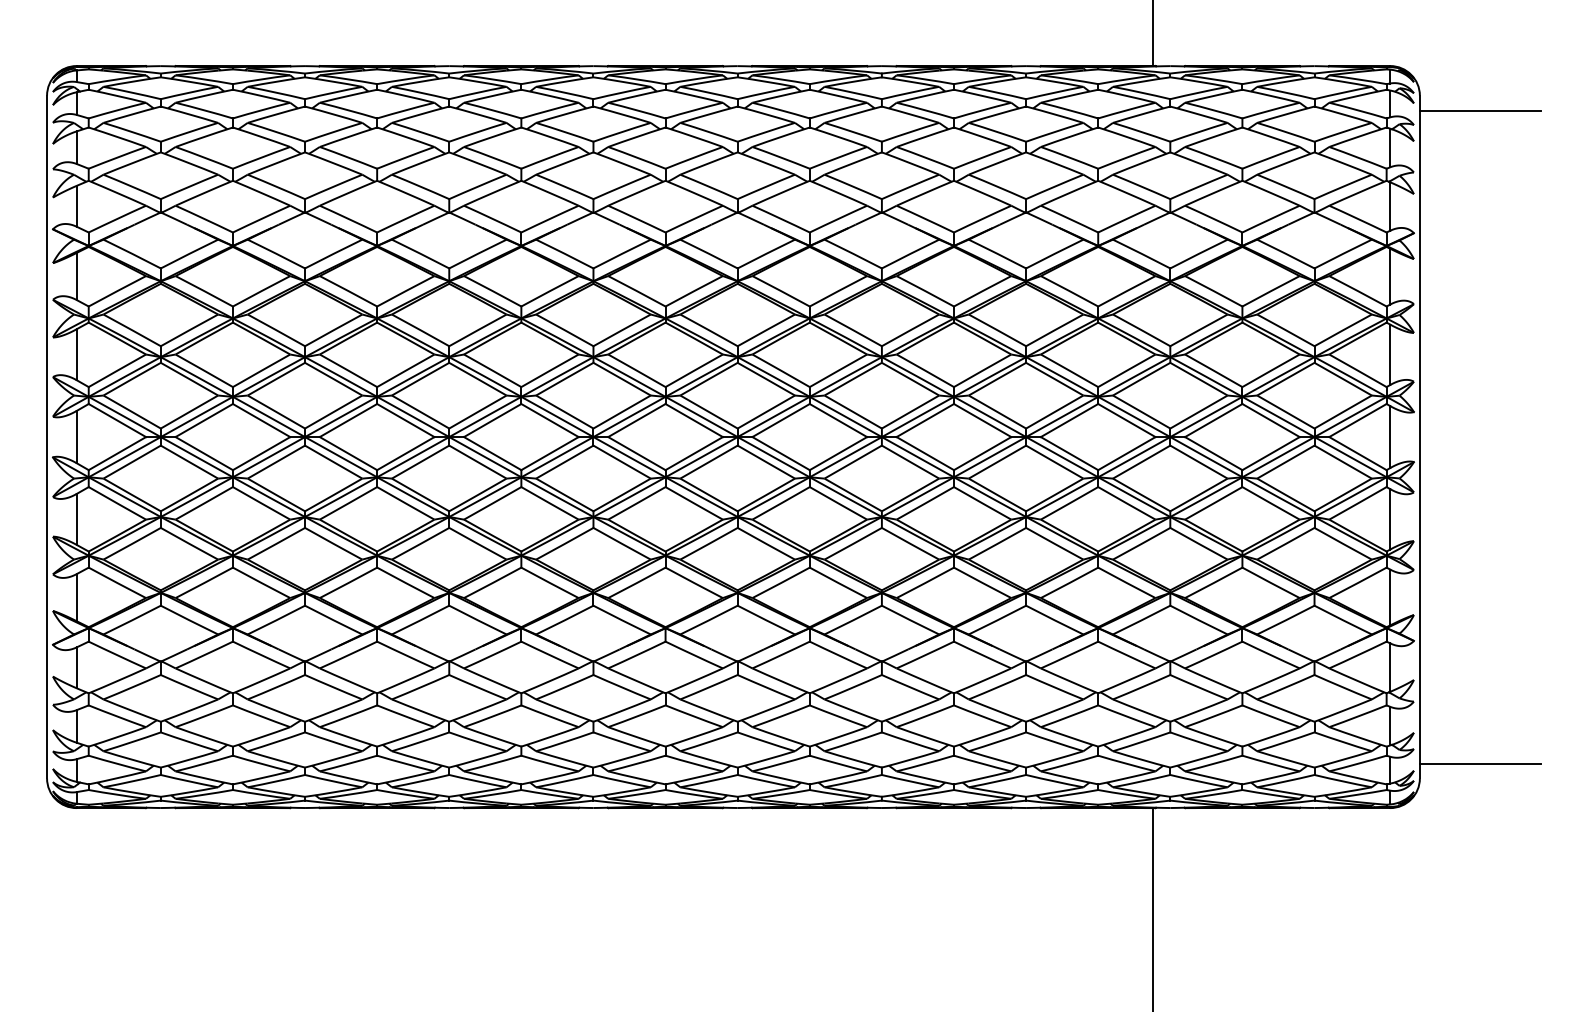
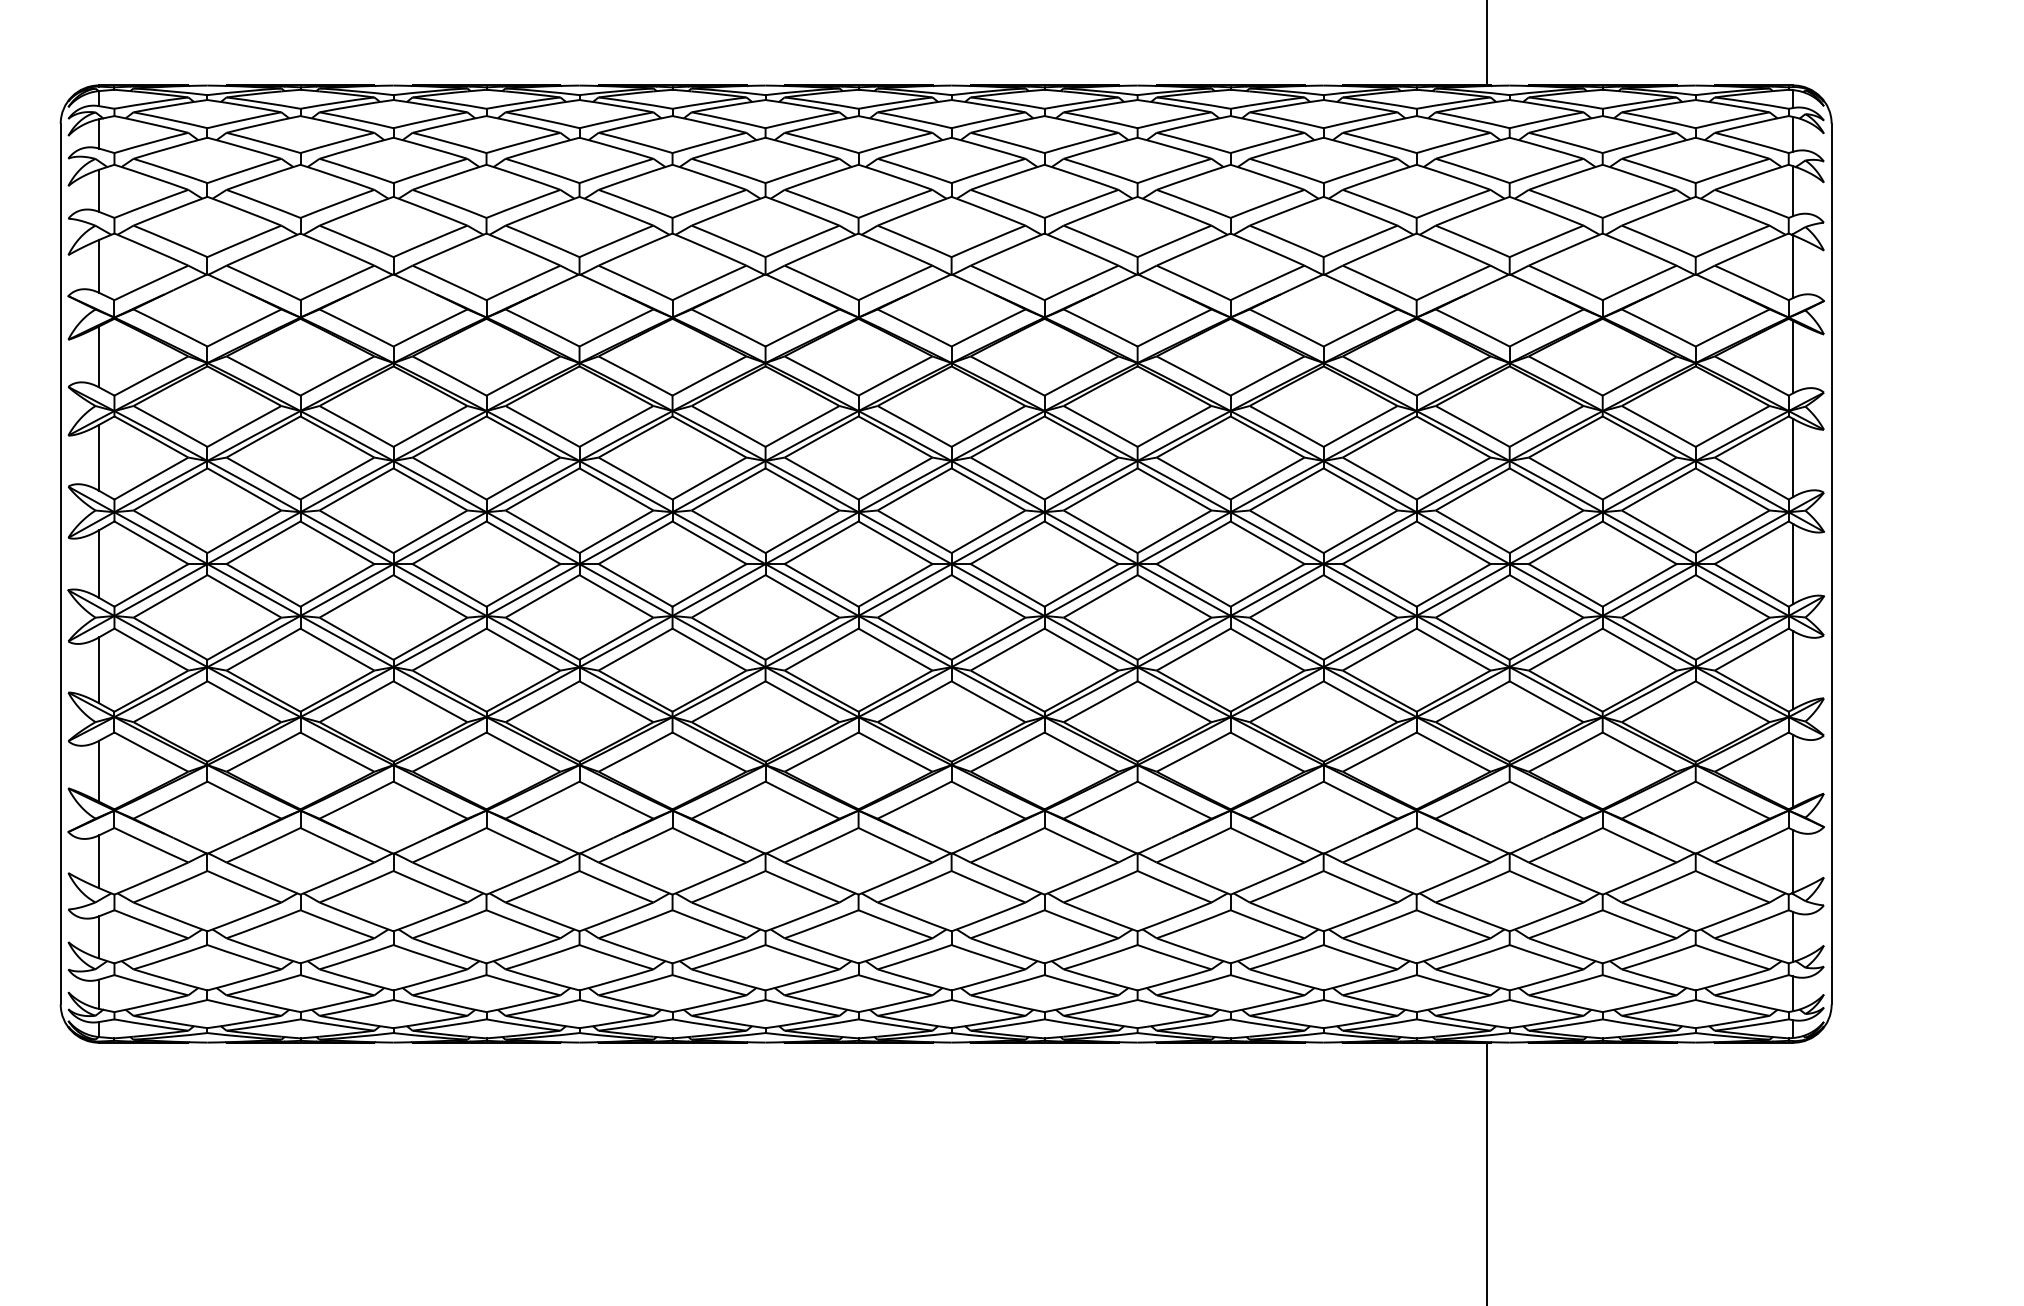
line: (1480, 110) -> (1909, 142), removed
line: (1480, 763) -> (1909, 985), removed

